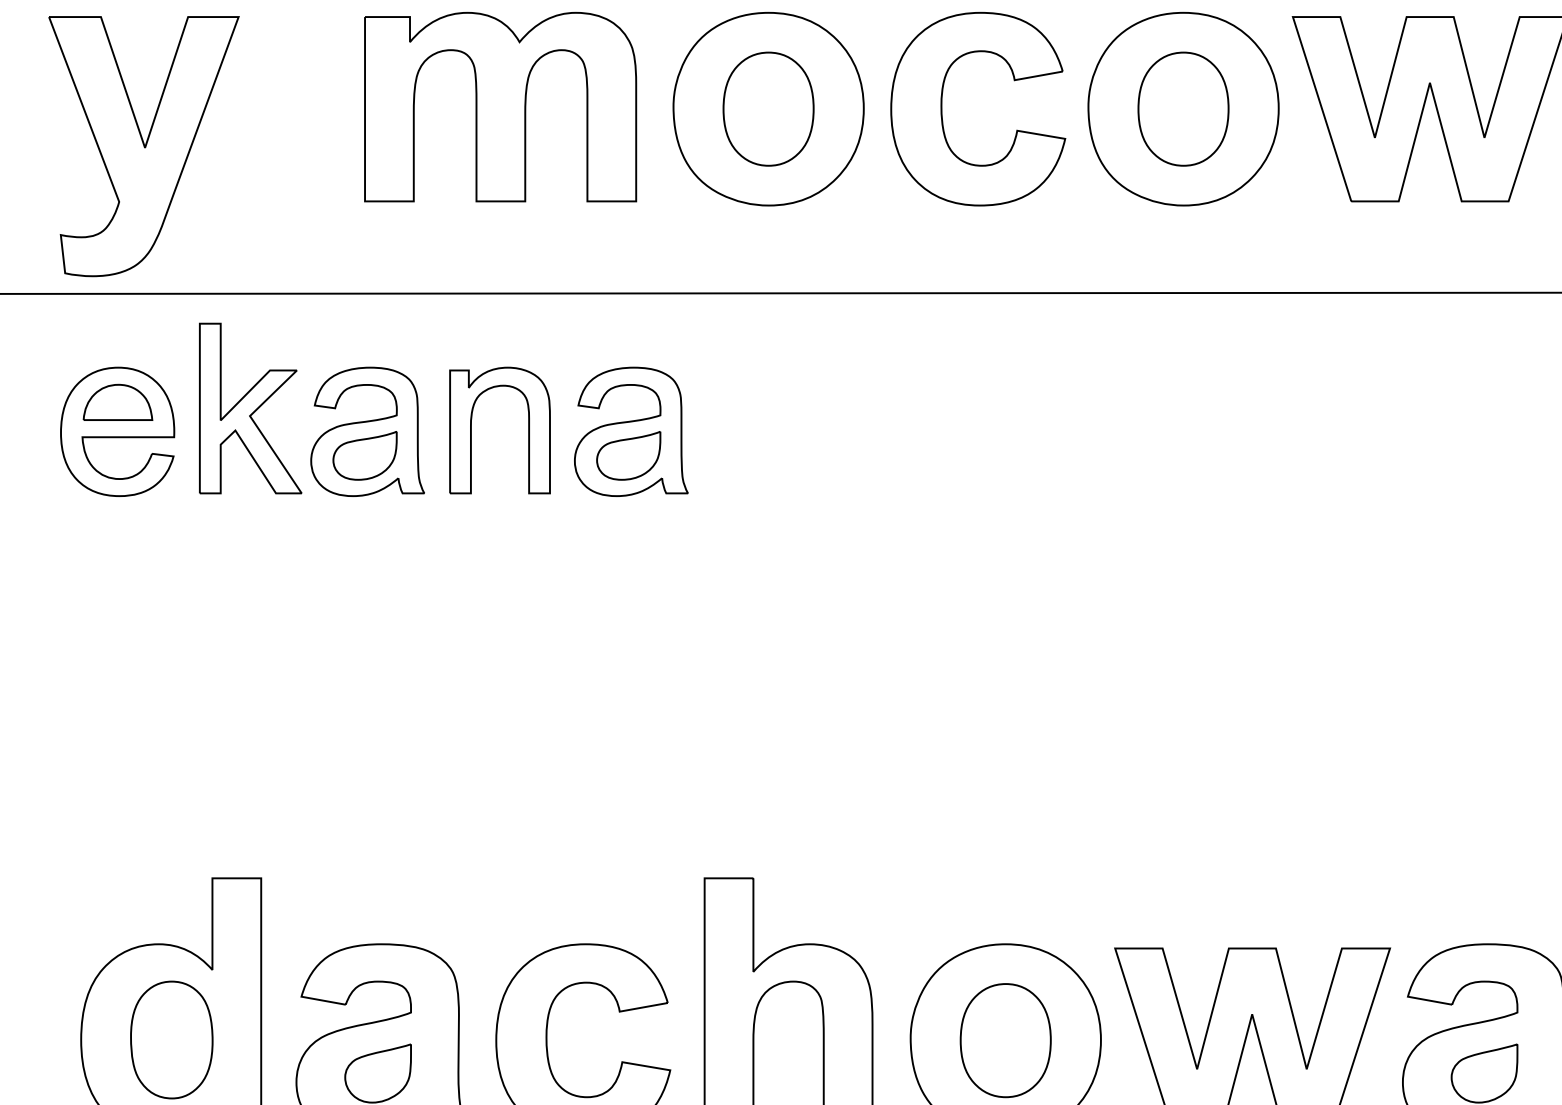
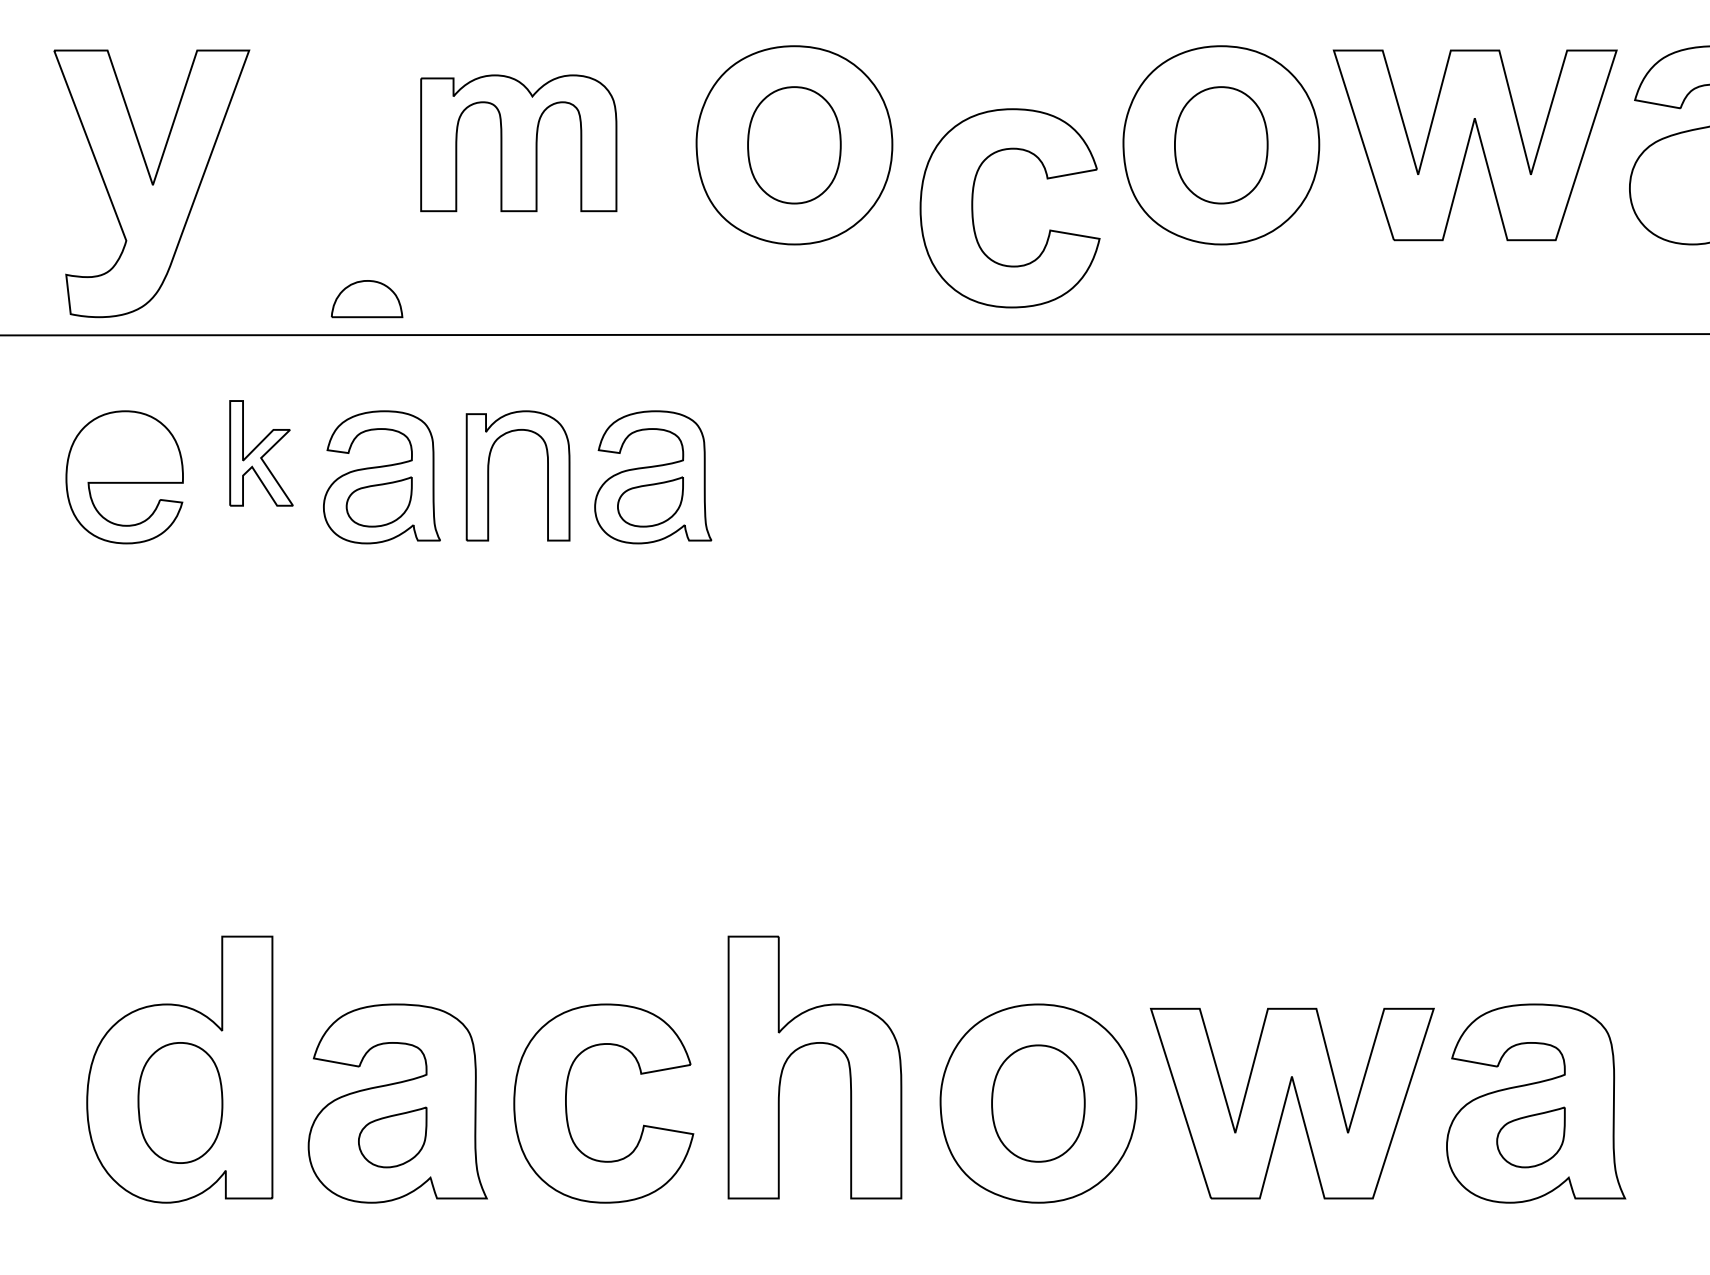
part: (500, 107) -> (518, 143), size x0.7
part: (942, 109) -> (973, 208), moved
part: (117, 402) -> (366, 299), moved
part: (250, 408) -> (261, 453), size x0.6

